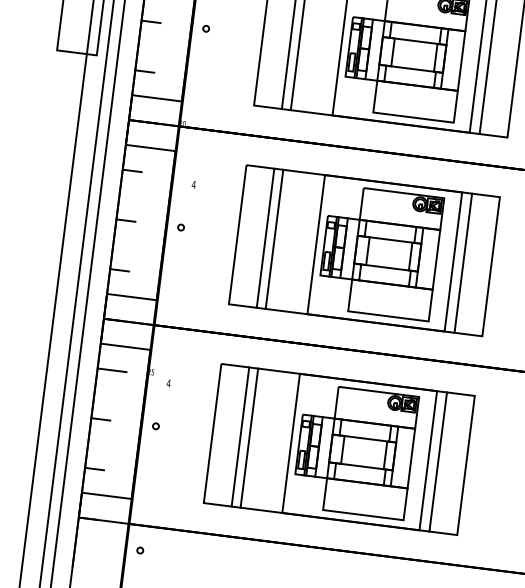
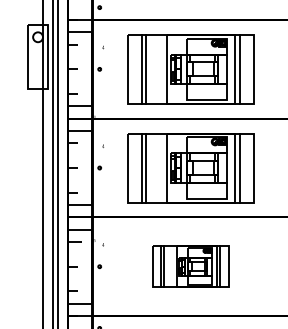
part: (338, 448) -> (190, 266), size x0.6

